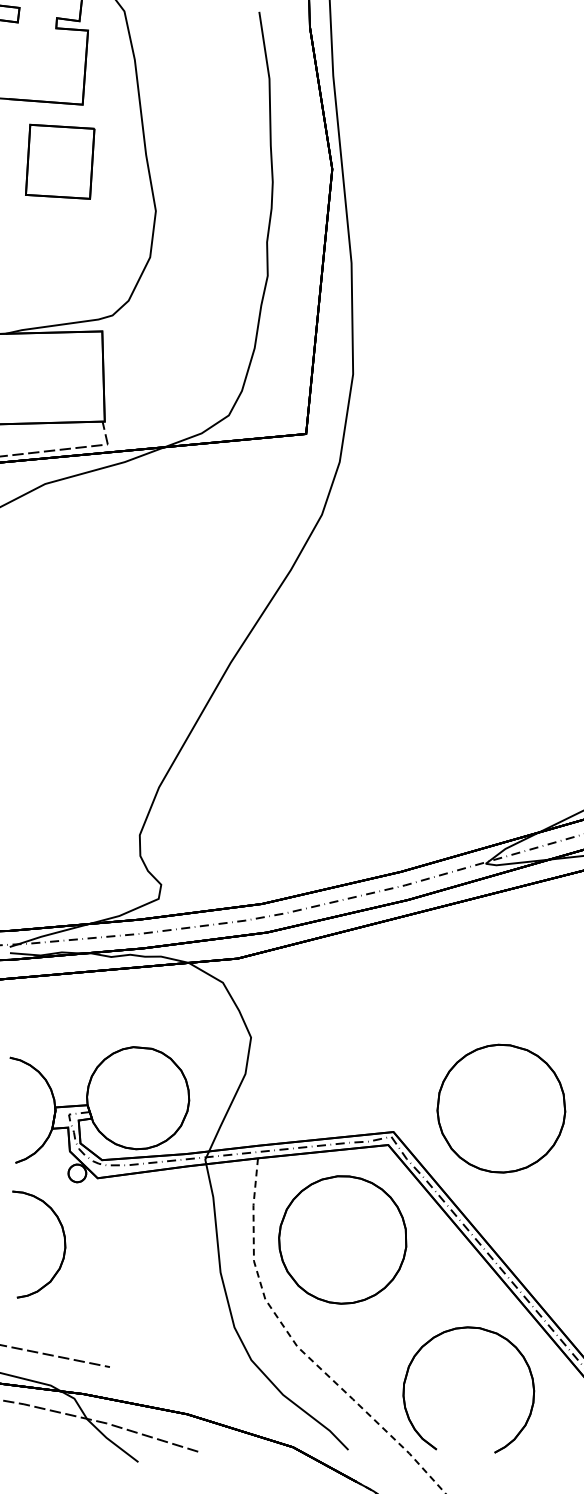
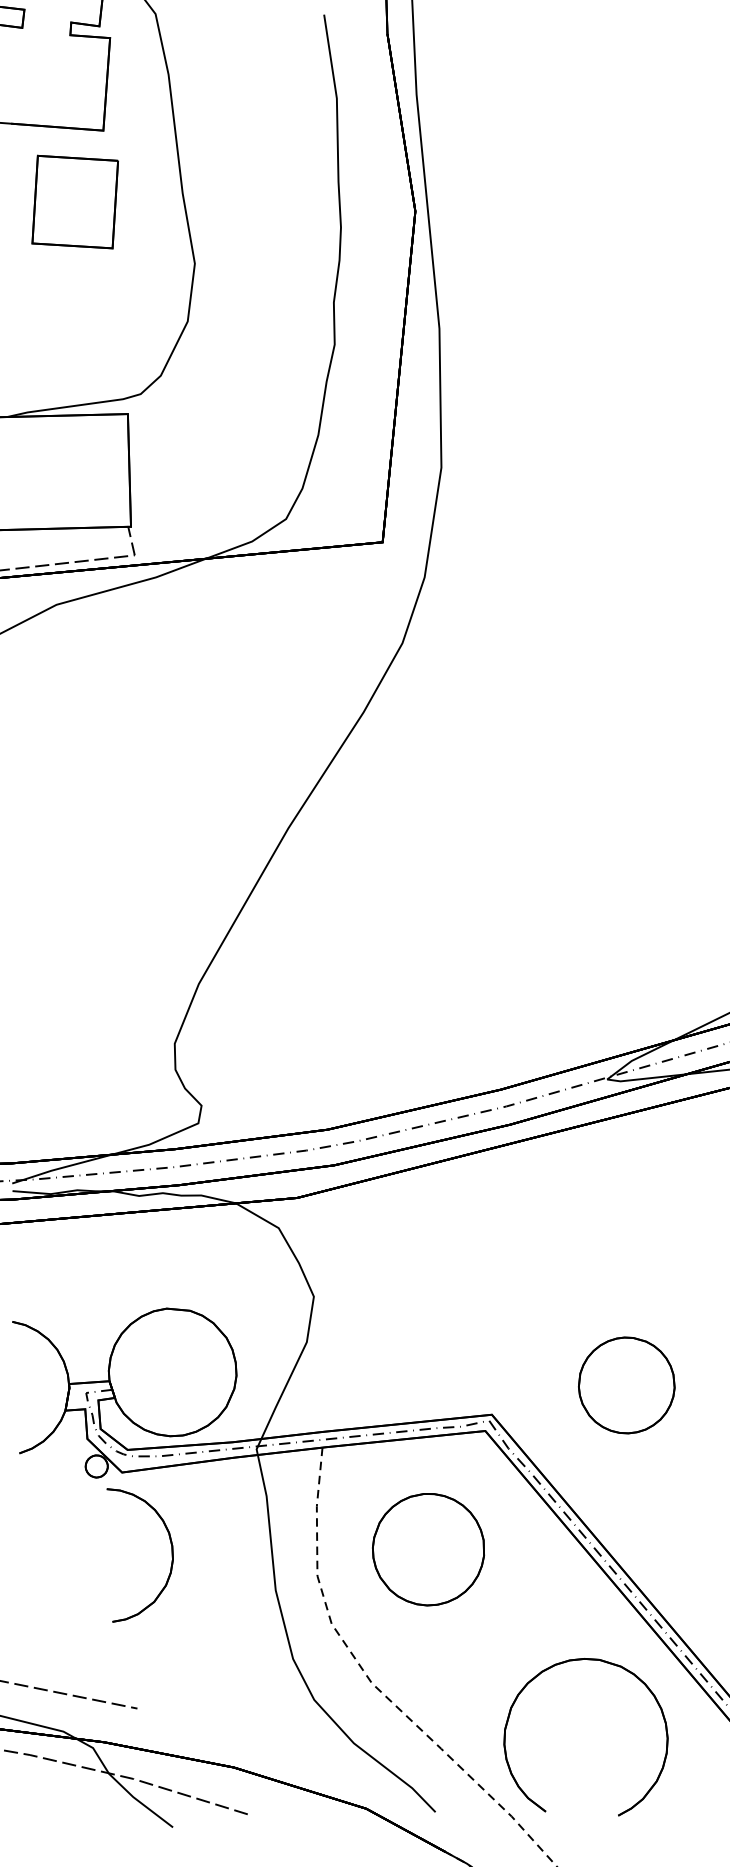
part: (501, 1108) -> (626, 1385), size x0.6
part: (63, 1237) -> (170, 1546), moved
part: (342, 1239) -> (428, 1549), size x0.7

